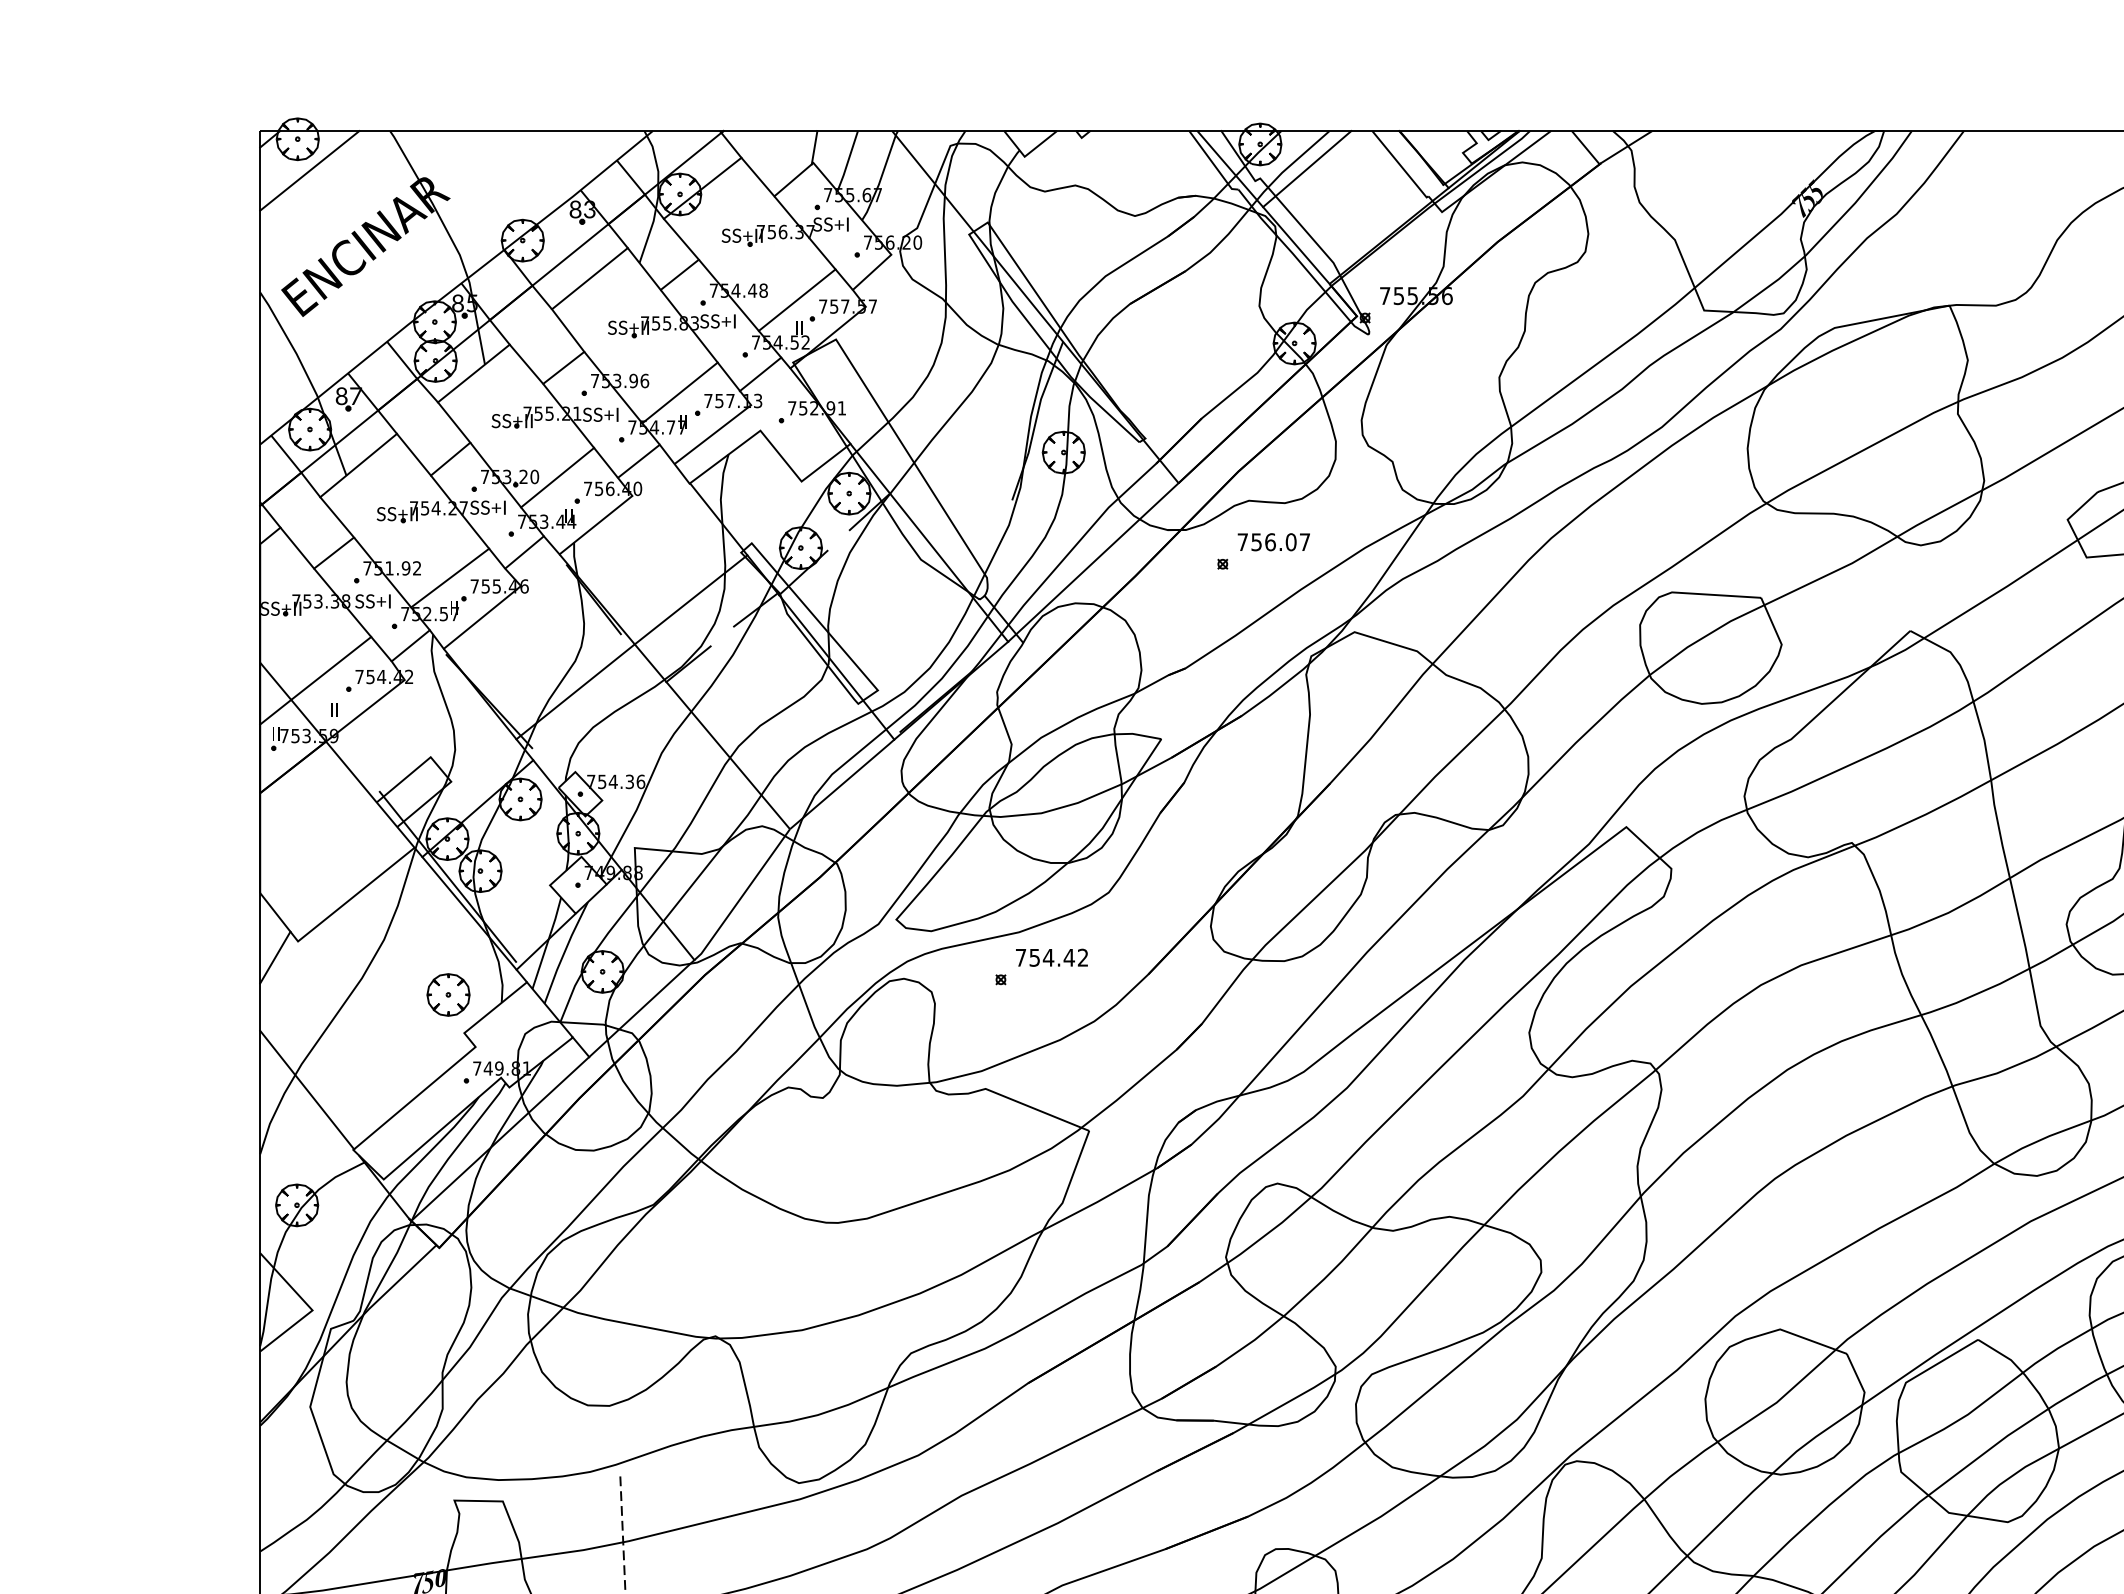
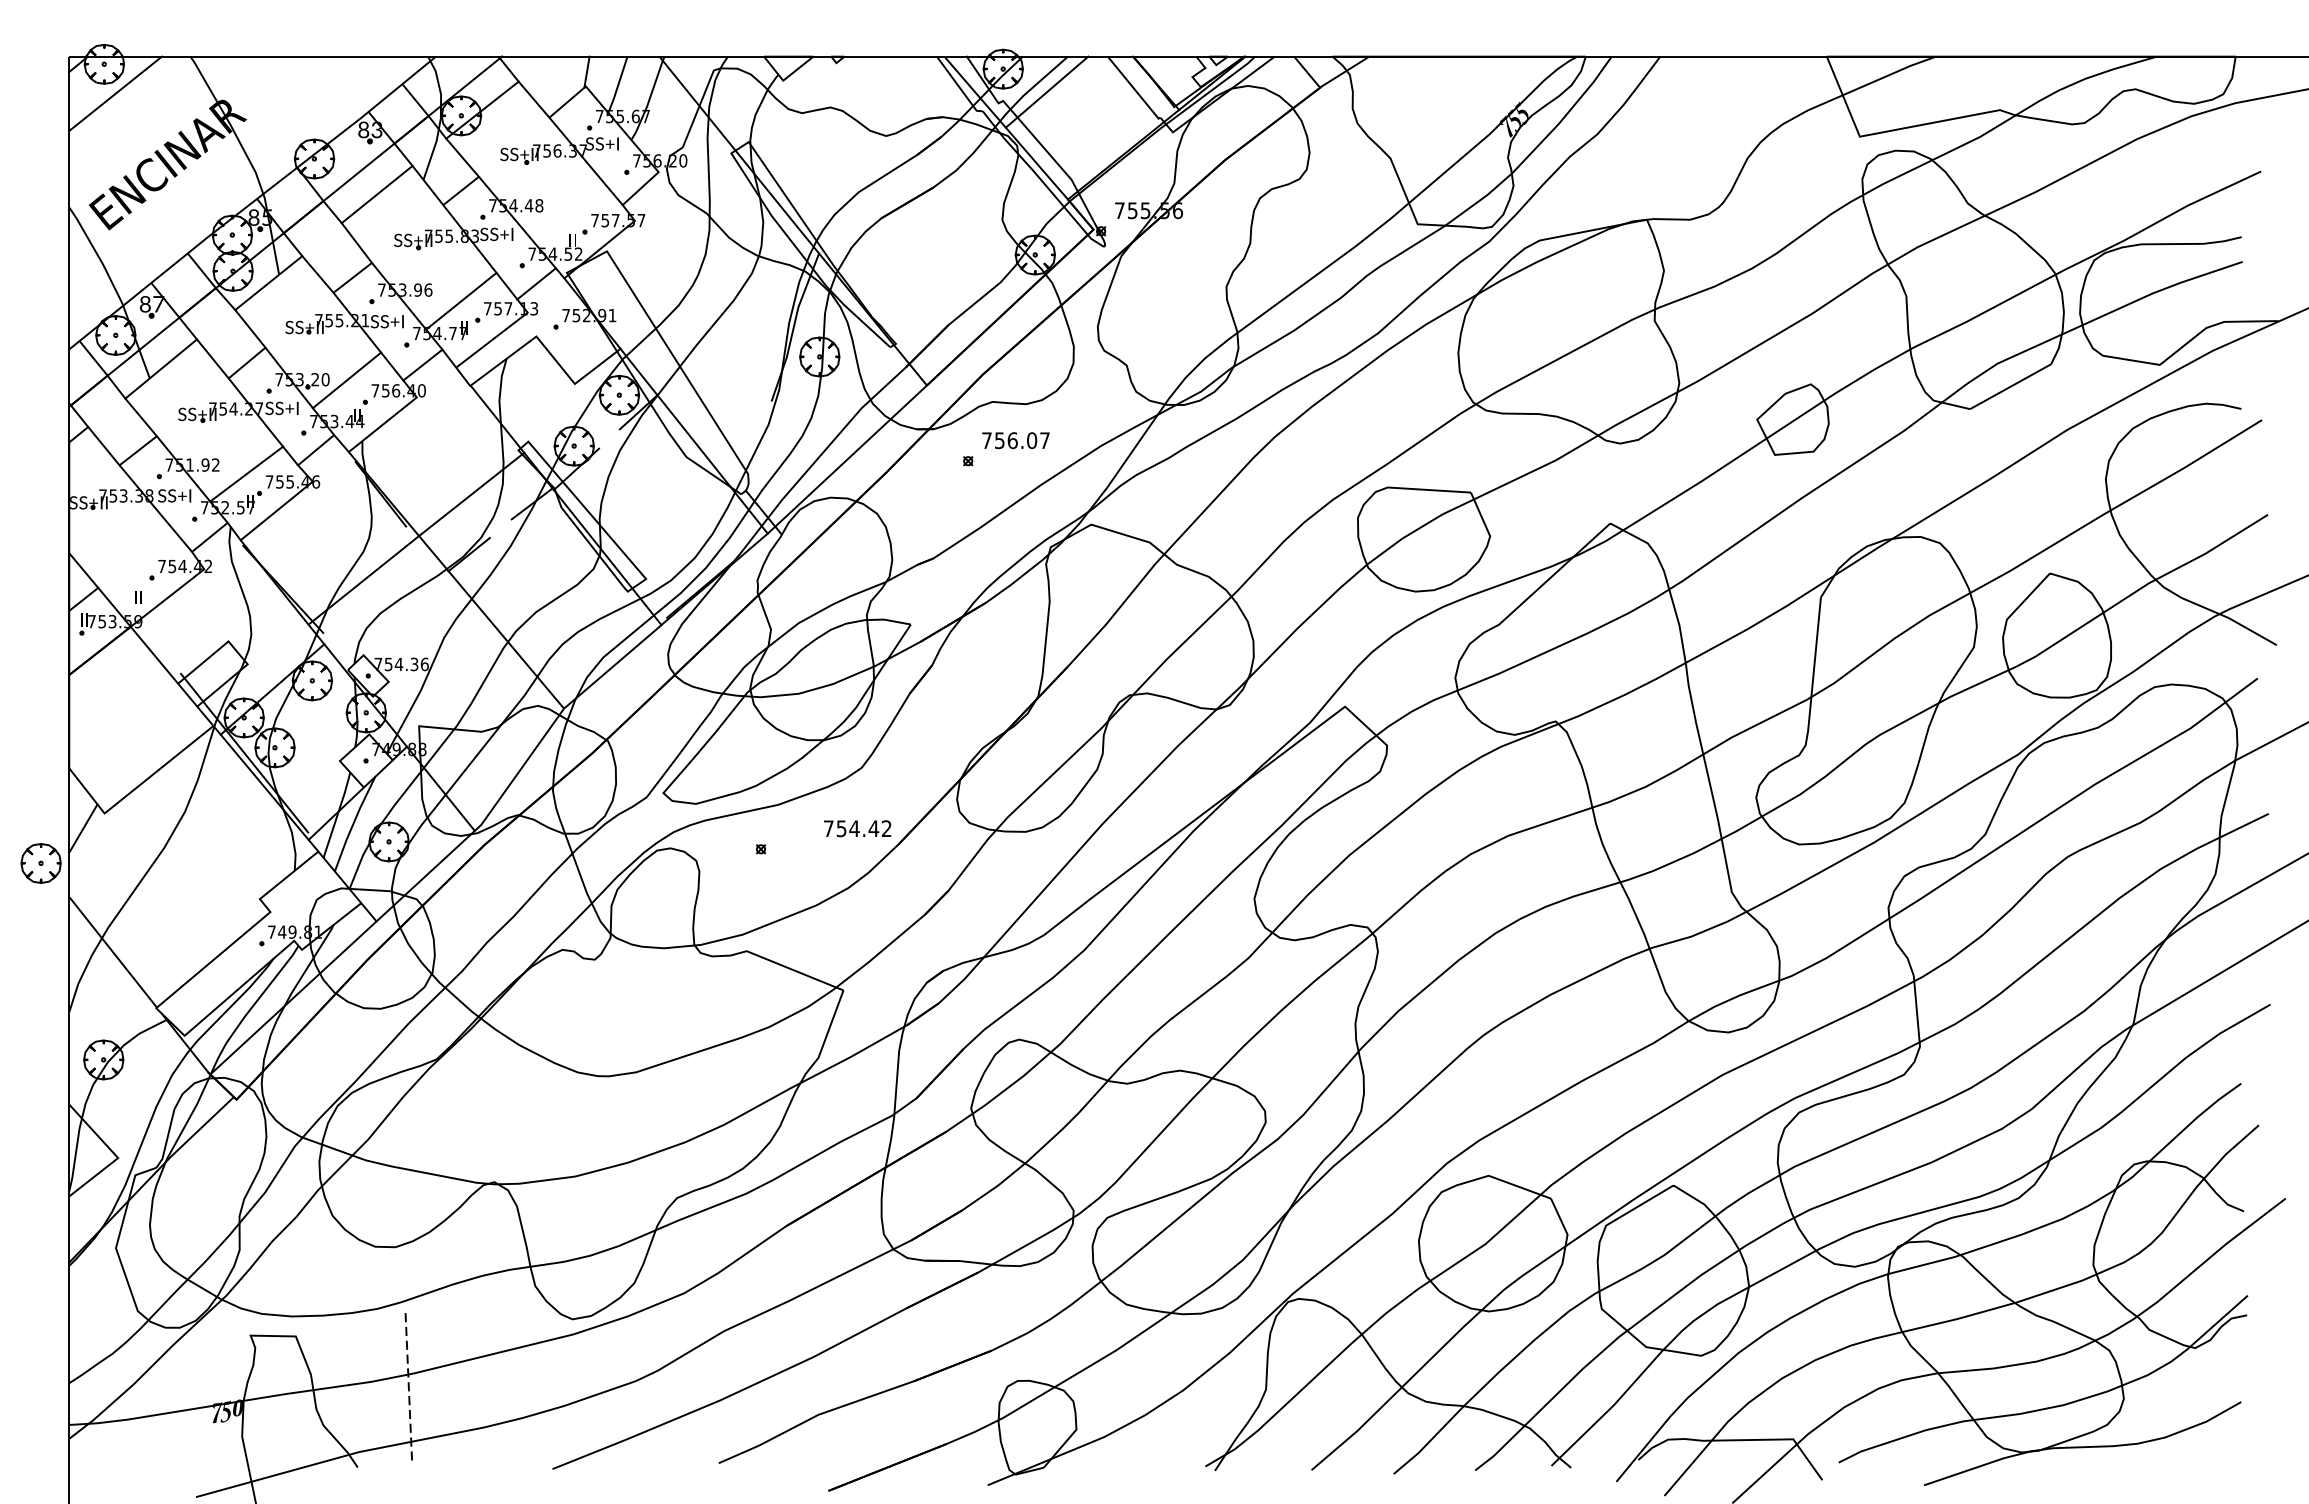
line: (796, 300) -> (570, 214), removed
line: (331, 668) -> (135, 558), removed
text: (1051, 957) -> (857, 828), moved
part: (447, 995) -> (40, 863), moved

